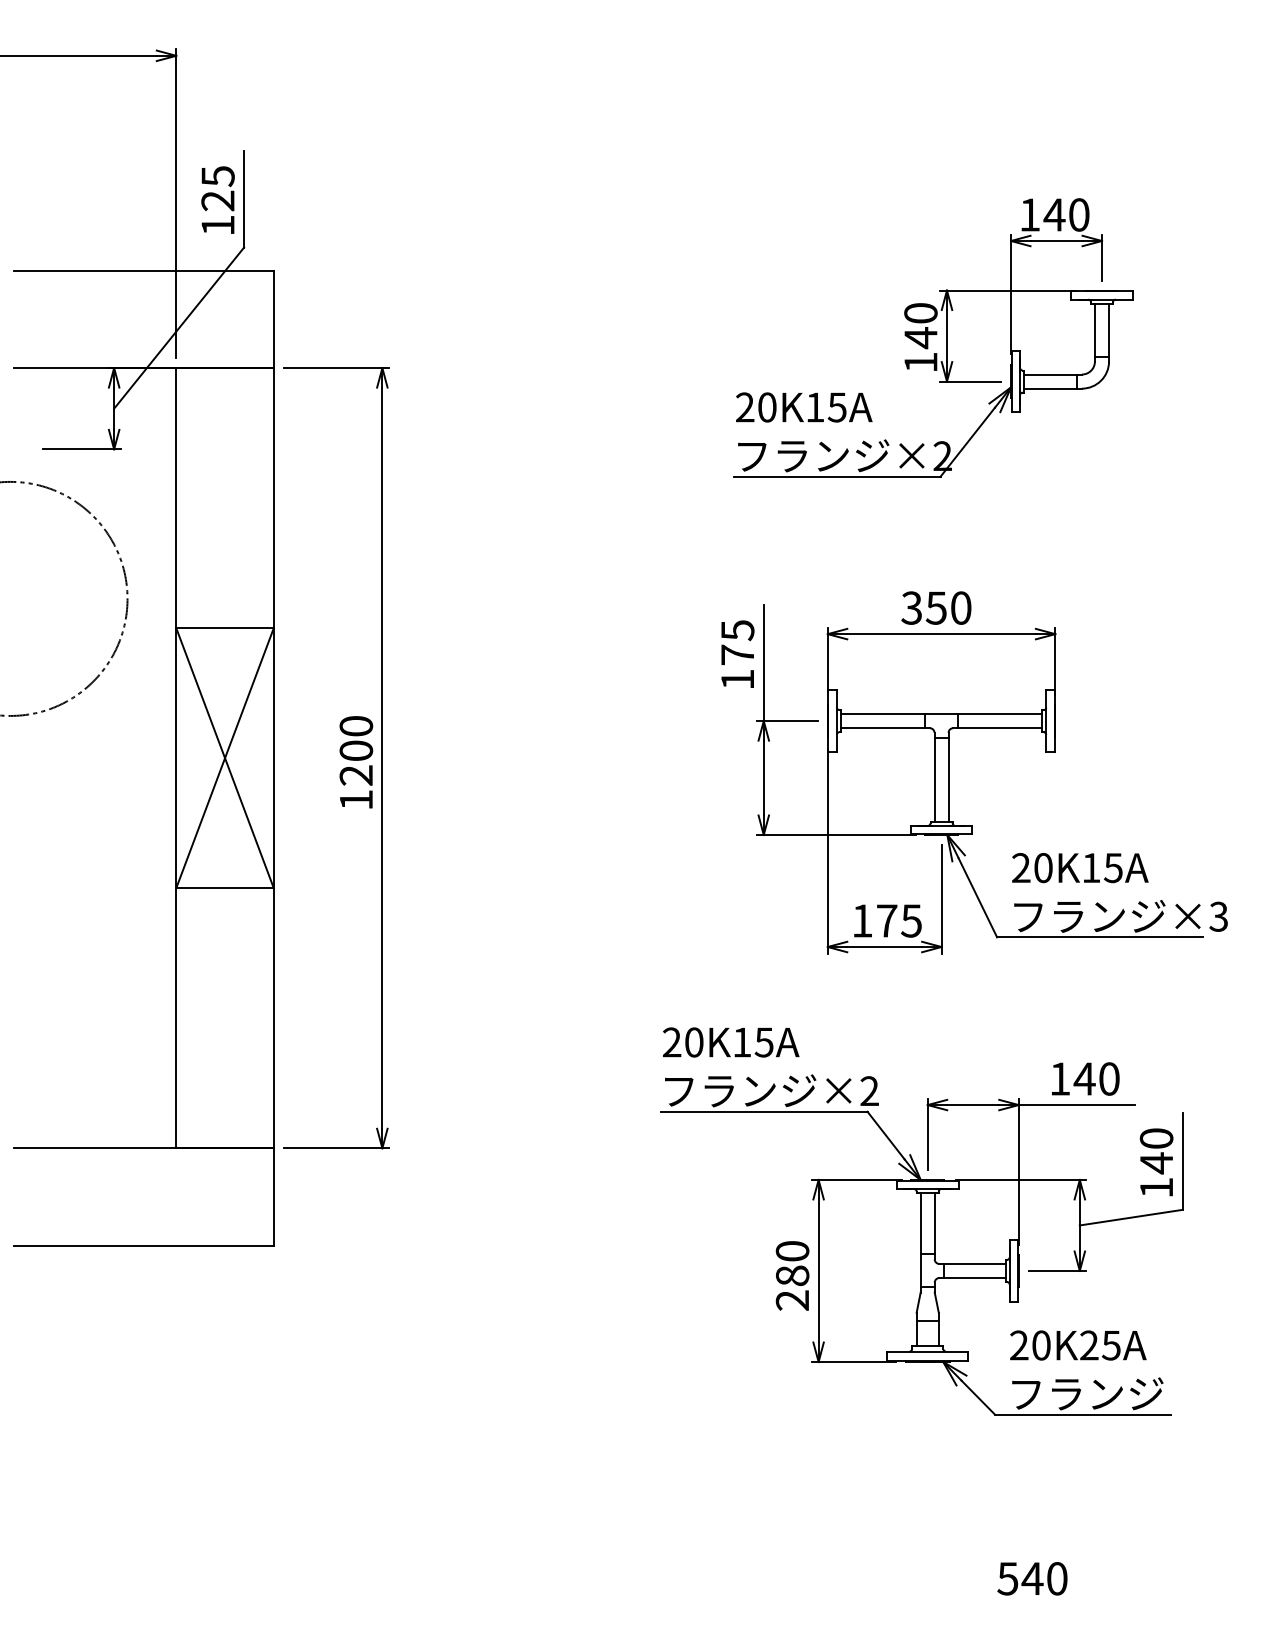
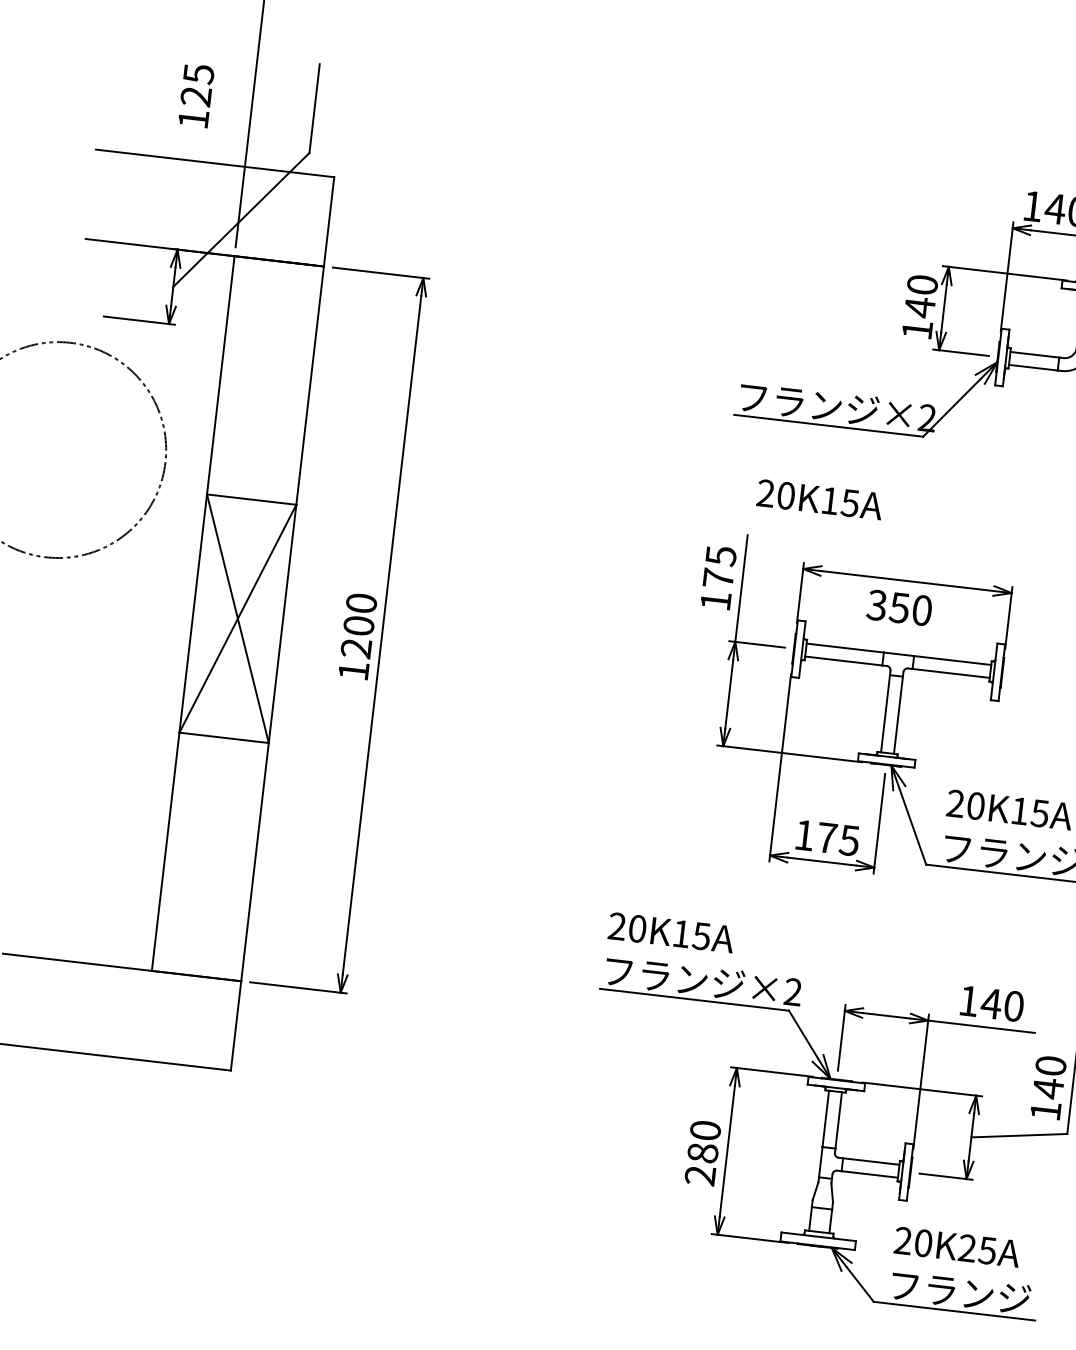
text: (217, 199) -> (195, 95), moved
text: (804, 407) -> (820, 499), moved
text: (936, 607) -> (899, 607), moved

